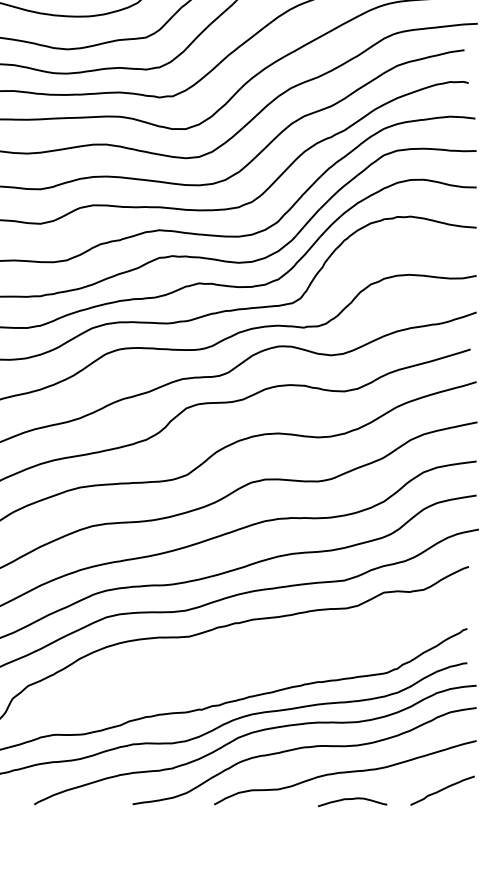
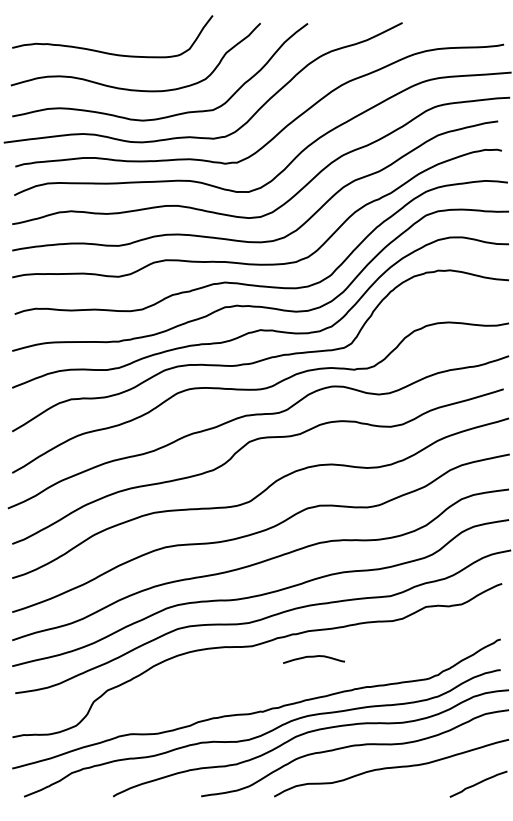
curve: (352, 799) -> (313, 657), moved

